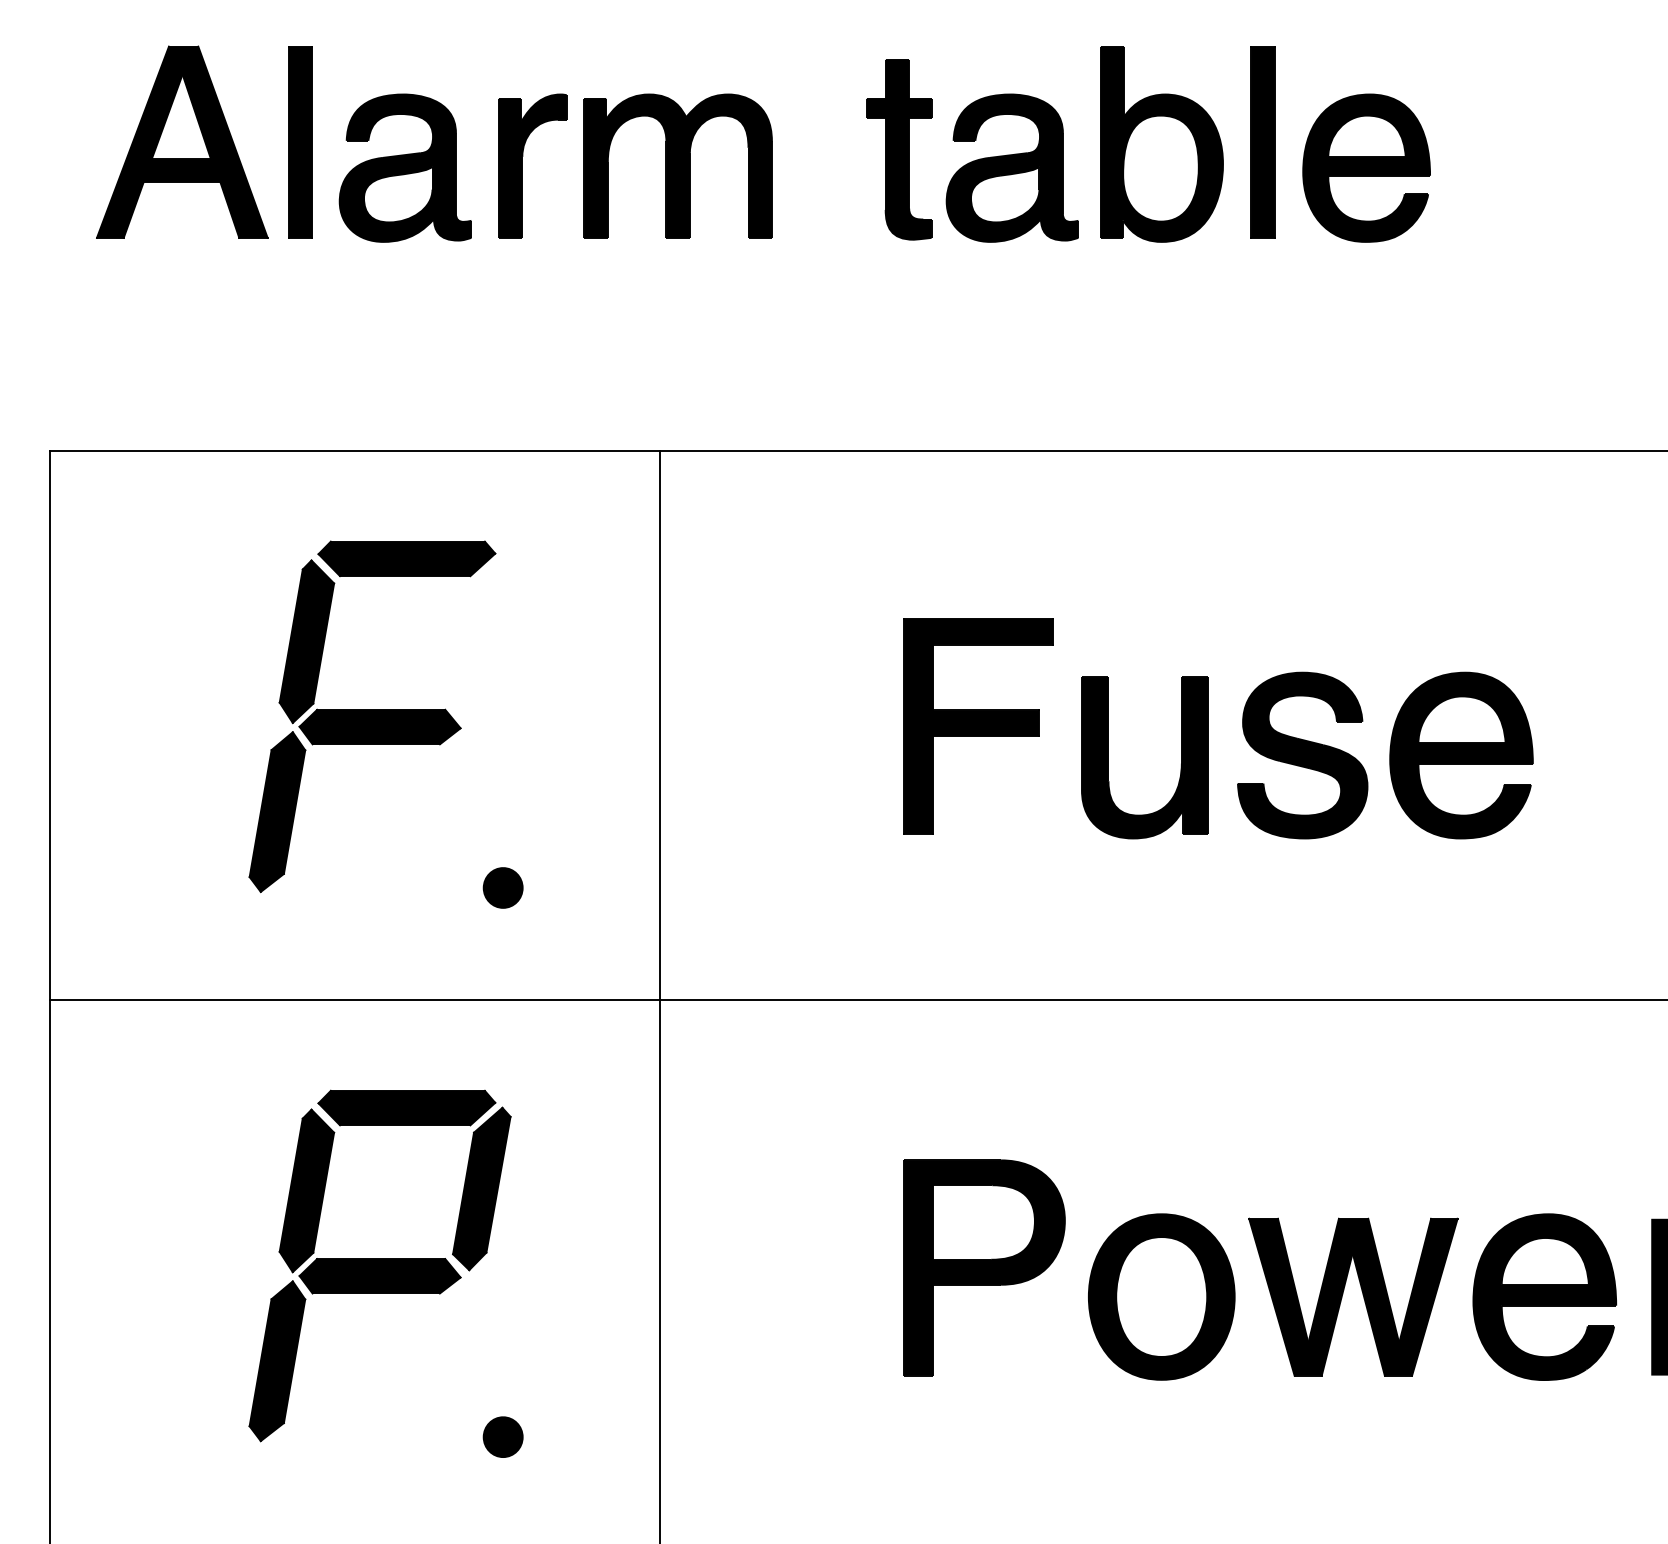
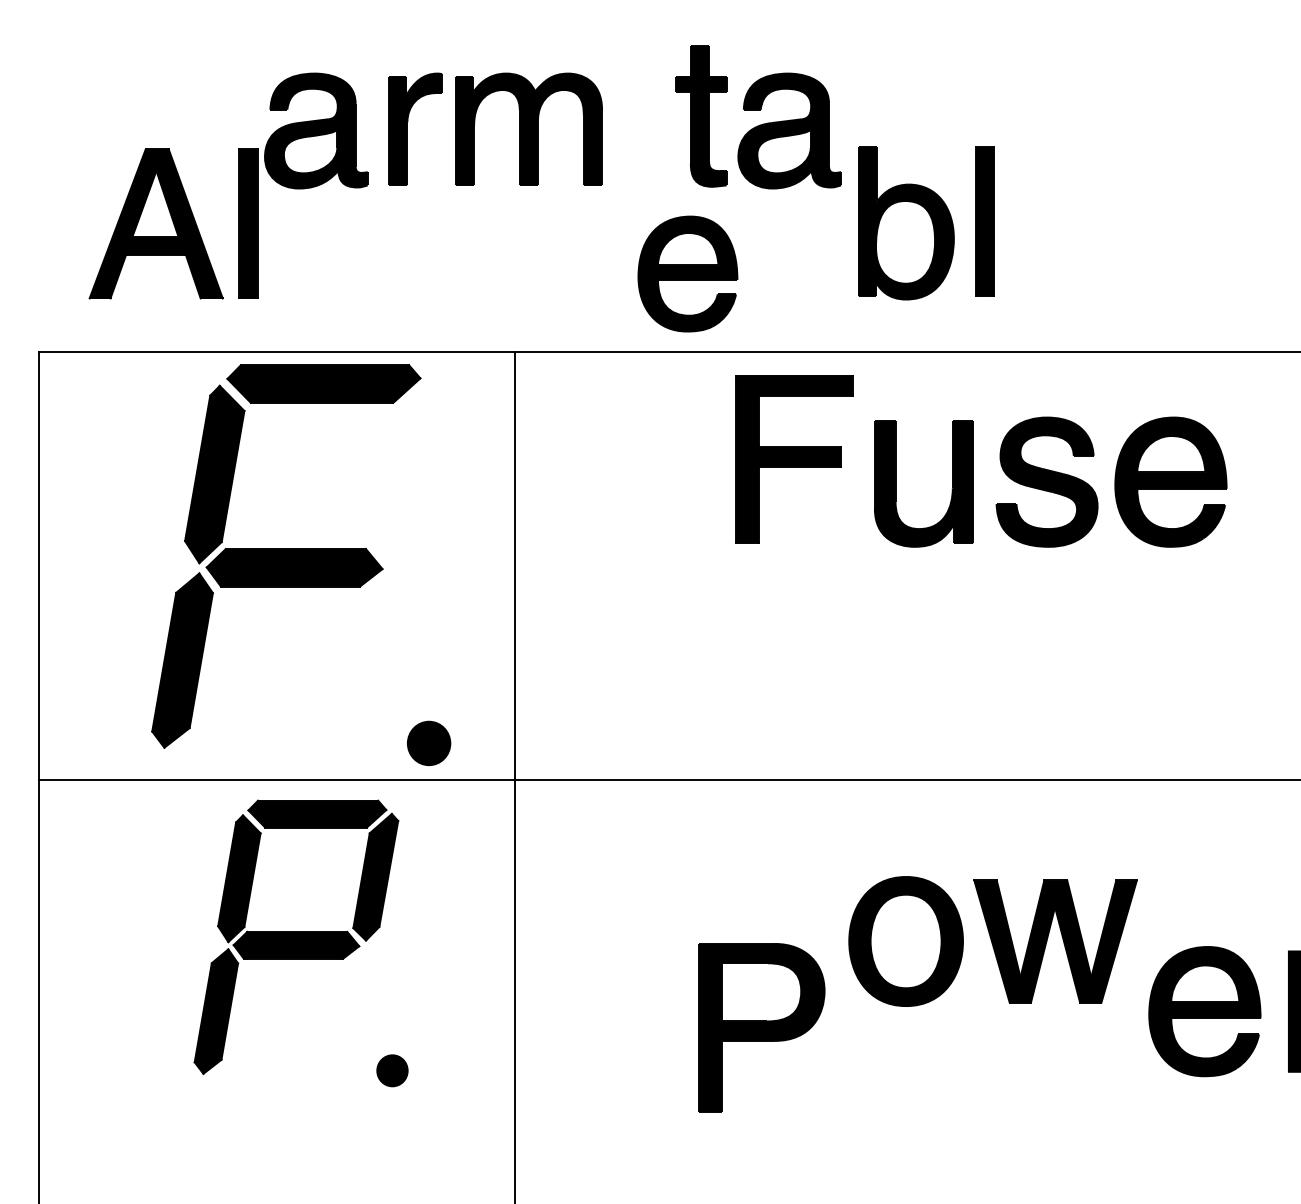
part: (204, 141) -> (173, 223), moved
part: (1187, 144) -> (926, 223), moved
part: (1366, 167) -> (687, 273), moved
part: (385, 723) -> (300, 564), size x1.4
part: (1208, 729) -> (973, 461), moved
part: (984, 1267) -> (761, 1027), moved
part: (385, 1273) -> (300, 943), moved
part: (1272, 1297) -> (992, 941), moved

